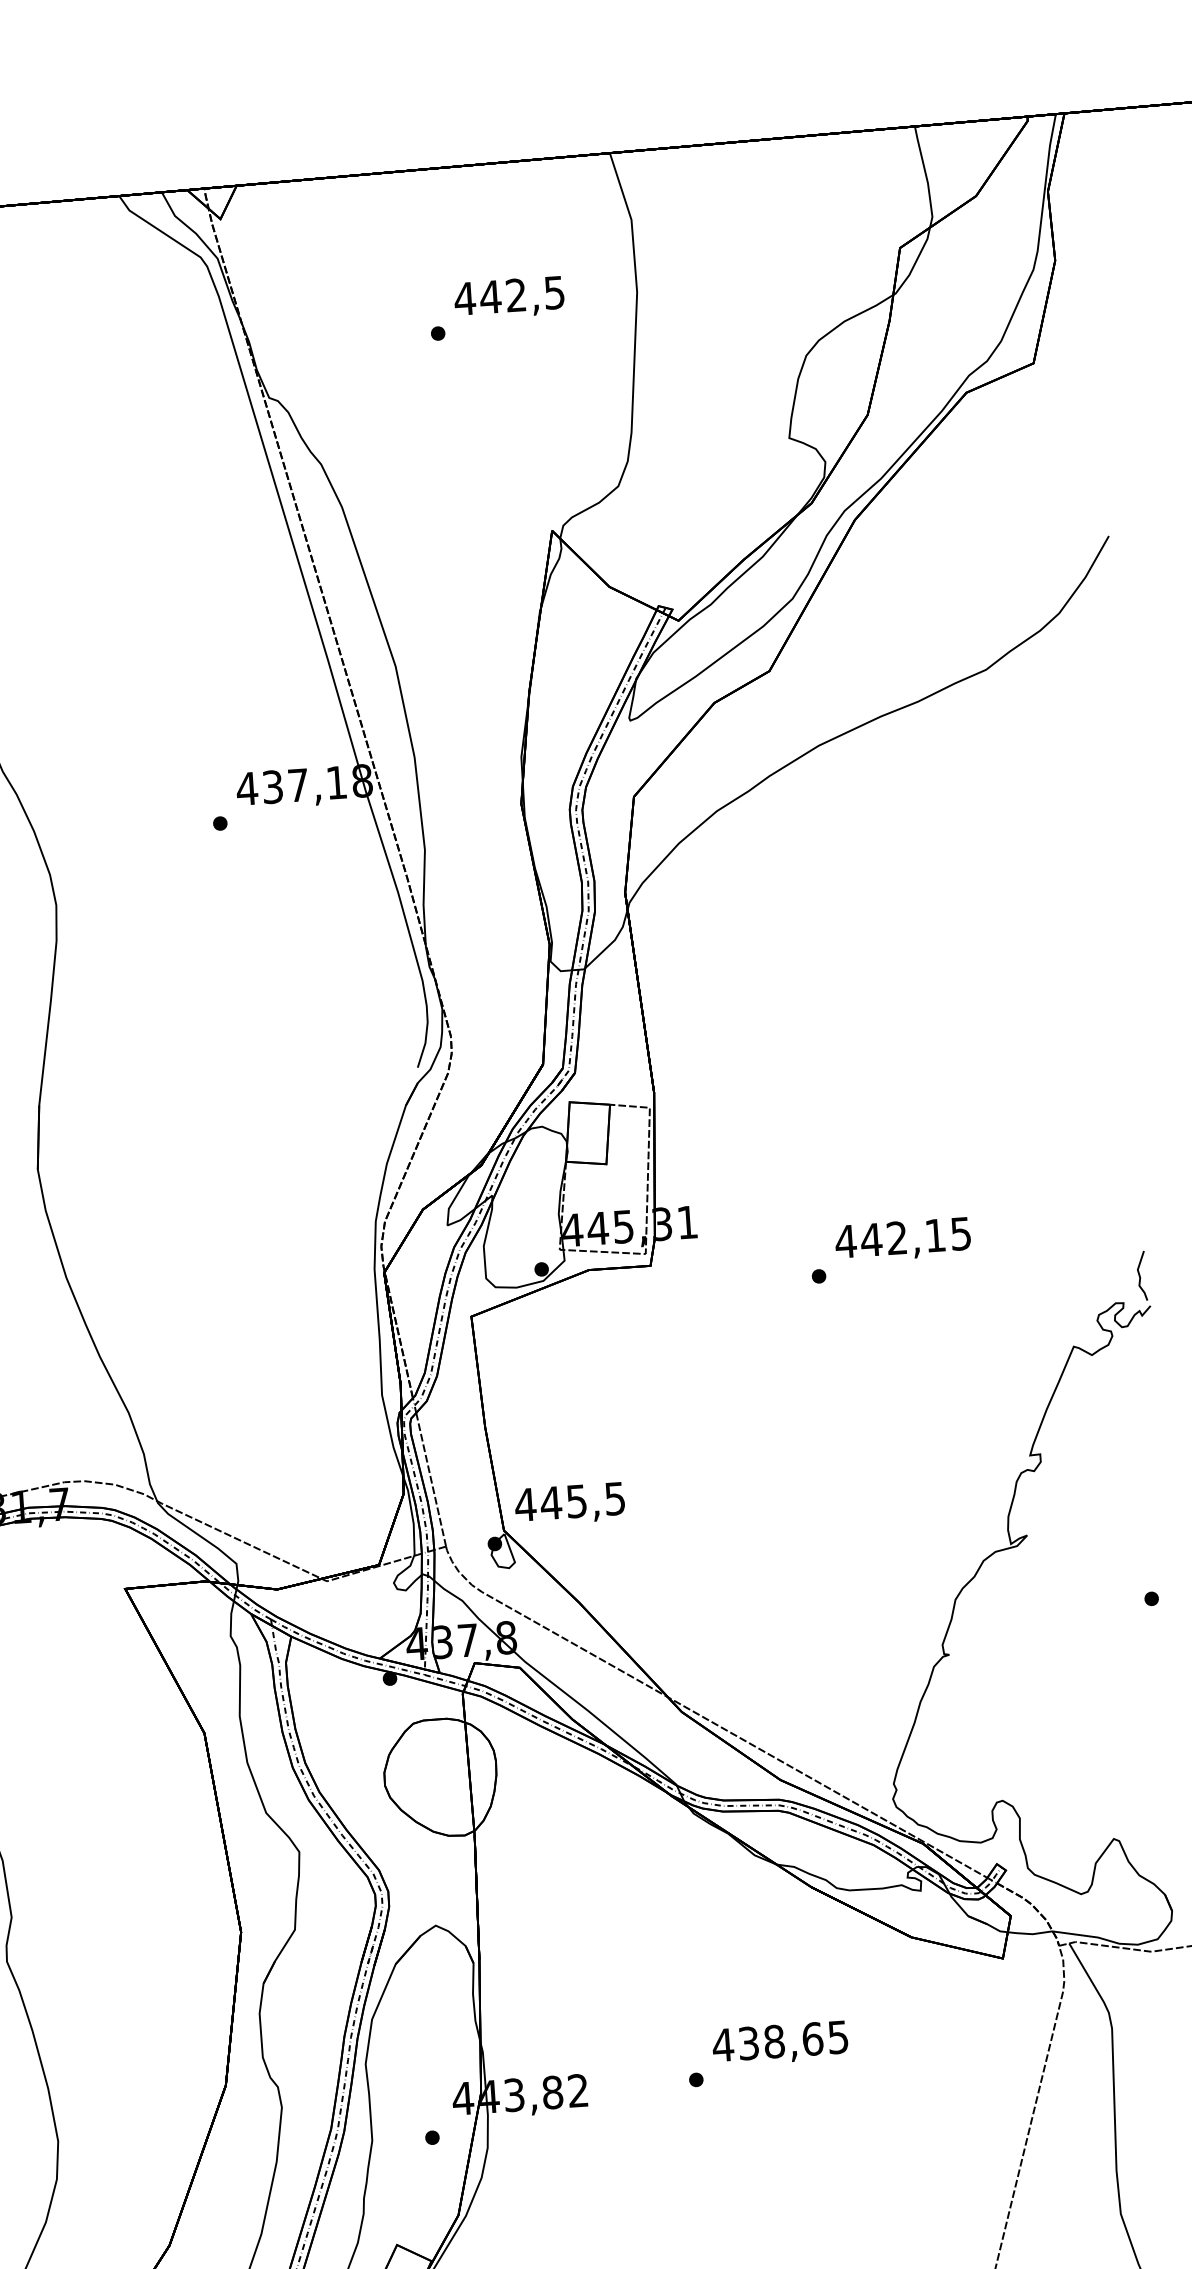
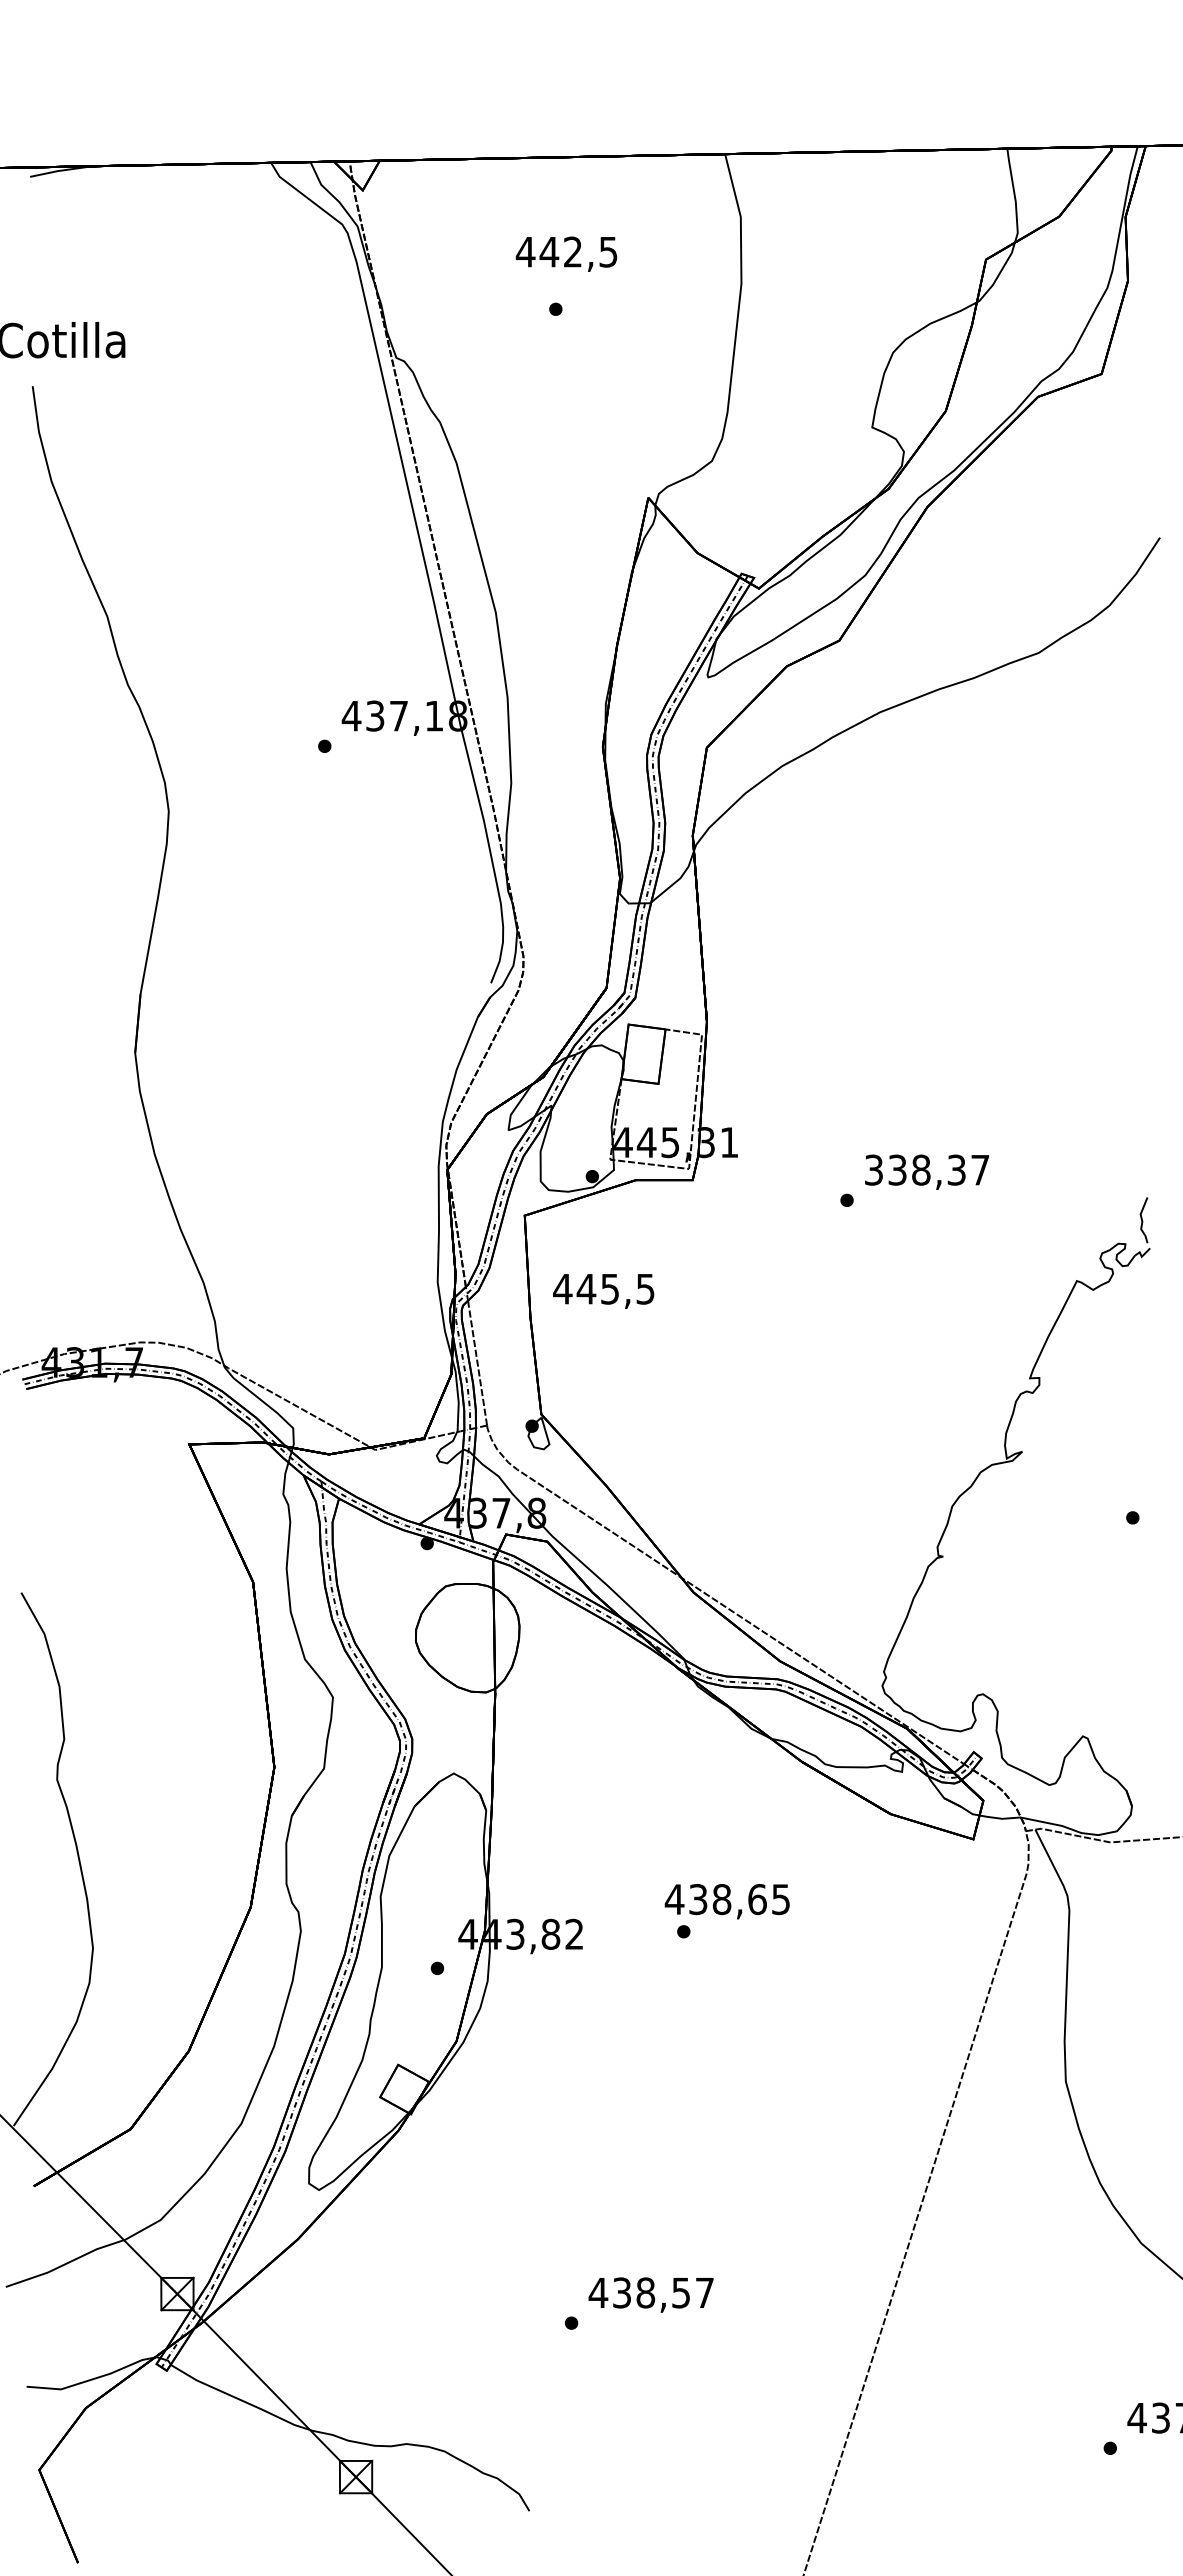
text: (509, 297) -> (566, 253), moved
text: (902, 1237) -> (926, 1169), 442,15 -> 338,37
text: (569, 1504) -> (603, 1291), moved
text: (779, 2043) -> (726, 1901), moved

